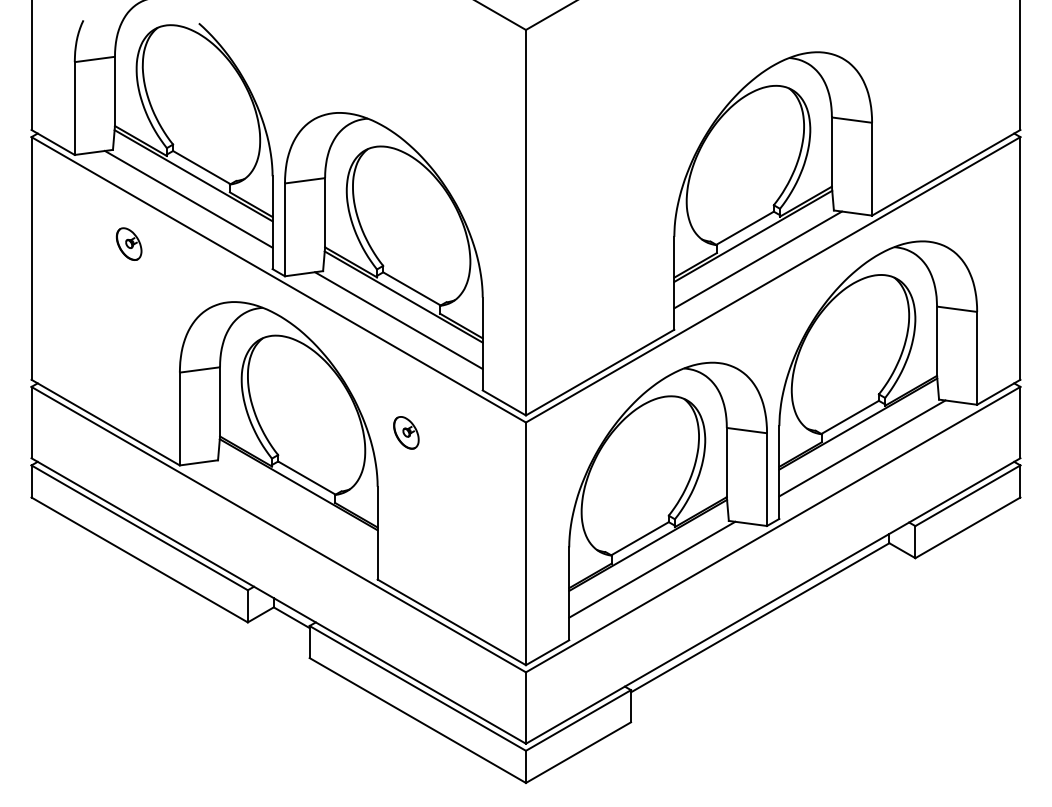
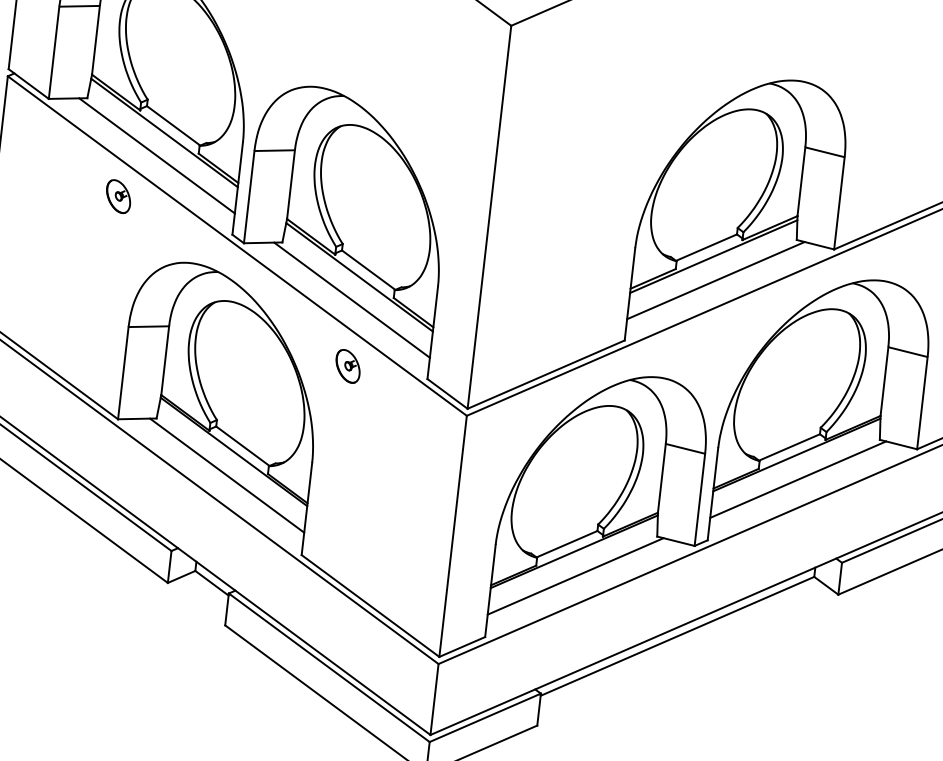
part: (128, 243) -> (118, 195), moved
part: (406, 432) -> (348, 366), moved
line: (294, 509) -> (227, 476), added

